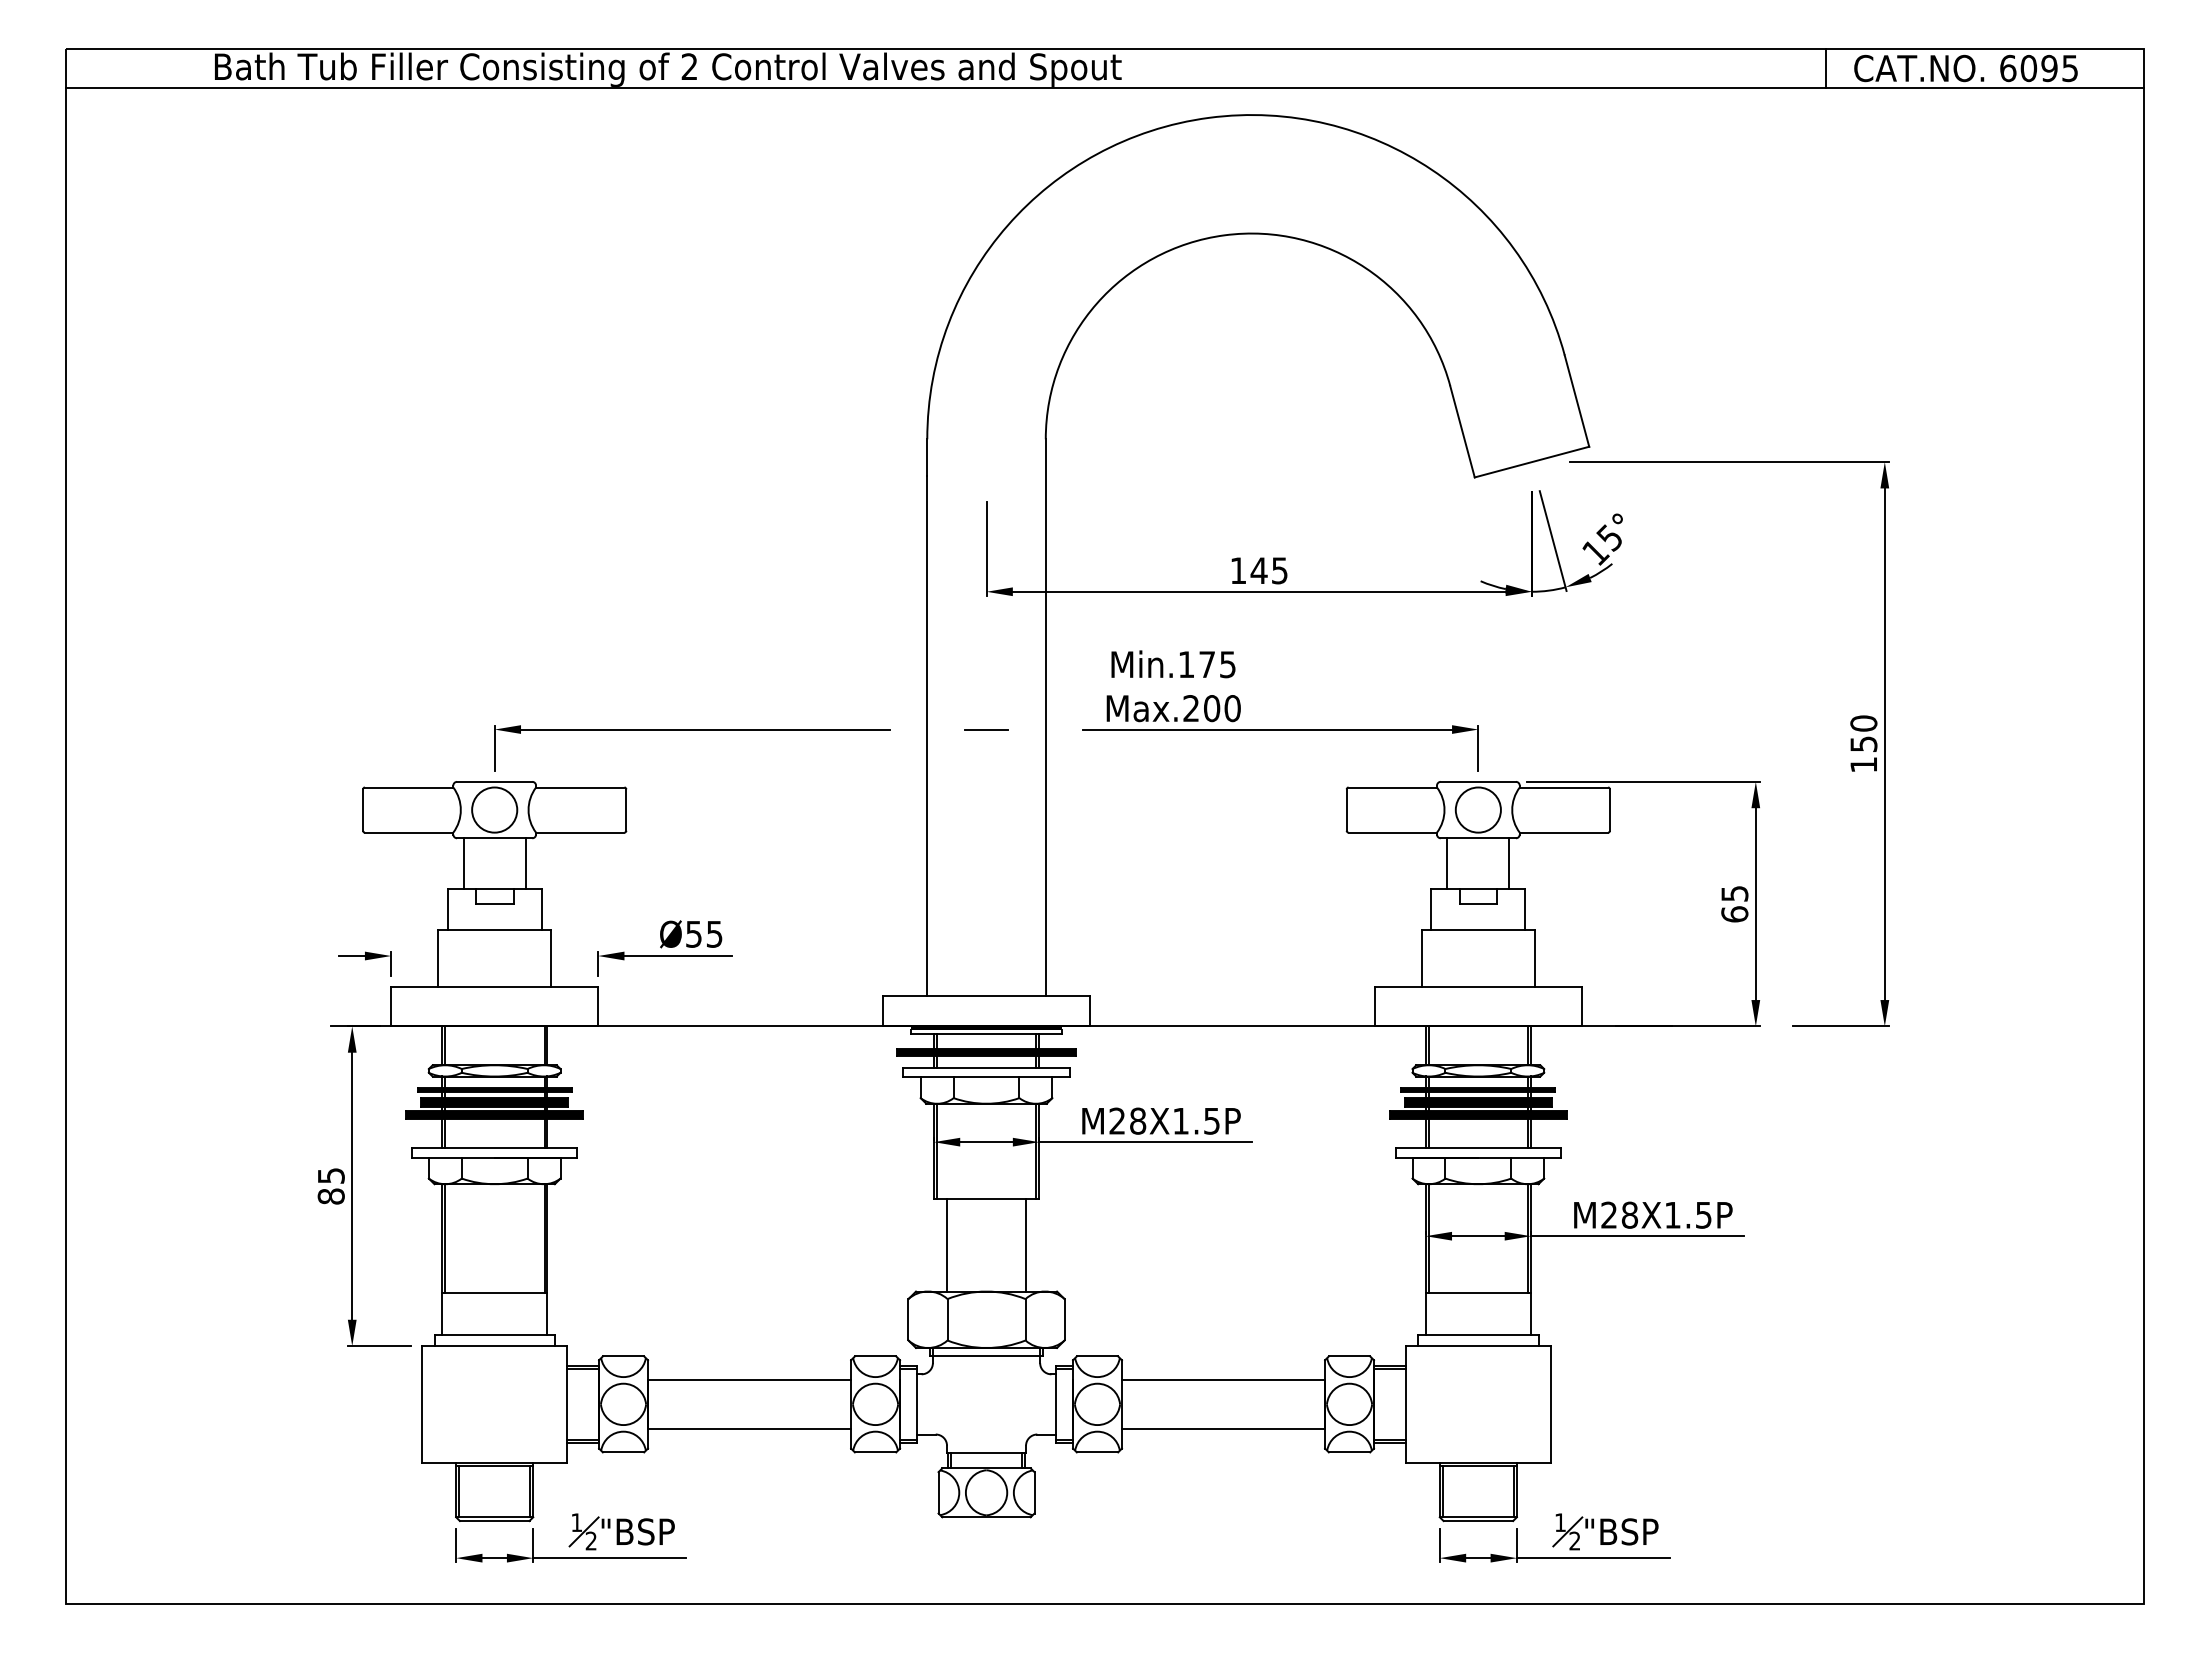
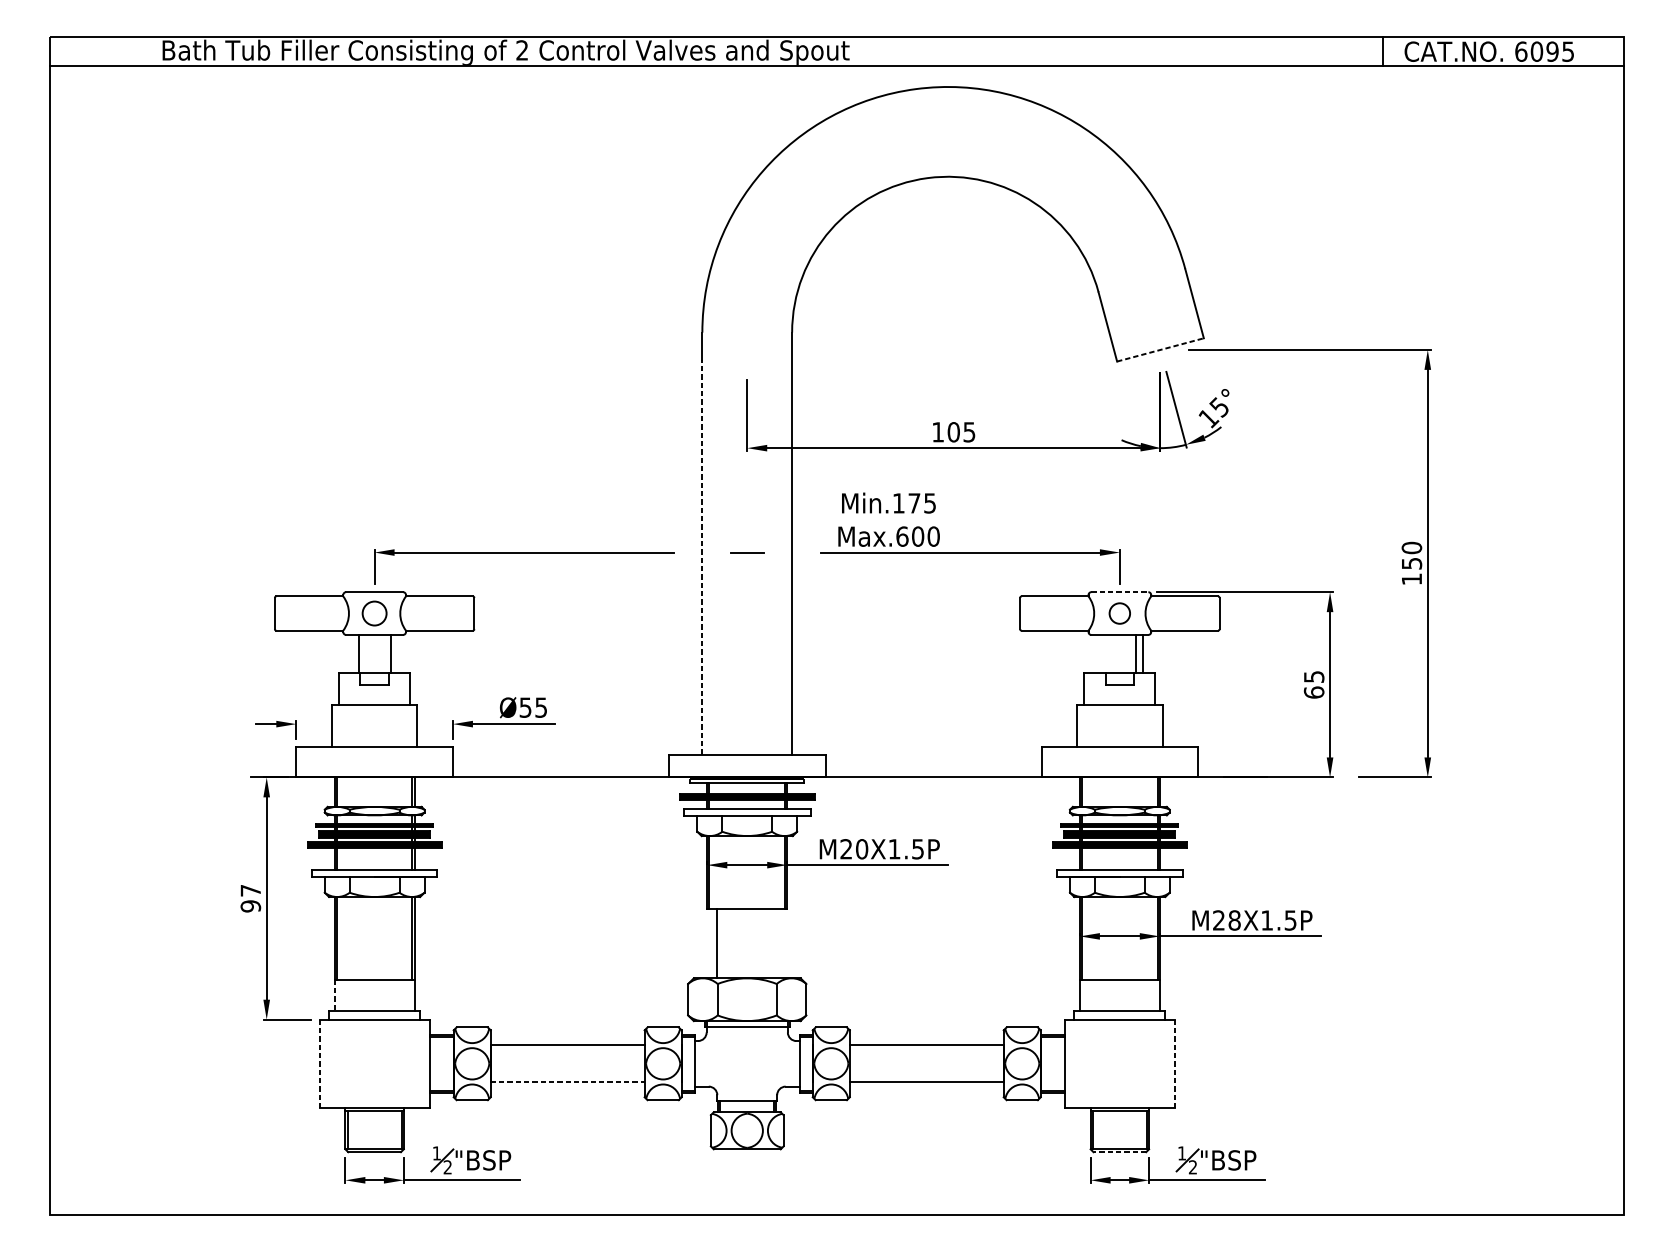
line: (1532, 461) -> (1160, 349), solid -> dashed
text: (1258, 570) -> (953, 432), 145 -> 105
text: (1191, 708) -> (902, 536), Max.200 -> Max.600
line: (927, 735) -> (702, 557), solid -> dashed
line: (1478, 781) -> (1119, 591), solid -> dashed
circle: (494, 809) -> (374, 613), size x0.7
circle: (1477, 809) -> (1119, 613), size x0.6
line: (463, 863) -> (390, 654), moved
line: (525, 863) -> (358, 654), moved
line: (1447, 863) -> (1135, 654), moved
text: (1138, 1121) -> (862, 849), M28X1.5P -> M20X1.5P
text: (331, 1186) -> (250, 898), 85 -> 97
line: (1026, 1245) -> (777, 943), removed
line: (442, 1314) -> (335, 995), solid -> dashed
line: (422, 1404) -> (319, 1063), solid -> dashed
line: (1550, 1404) -> (1174, 1063), solid -> dashed
line: (749, 1428) -> (567, 1082), solid -> dashed
line: (1478, 1521) -> (1119, 1152), solid -> dashed

